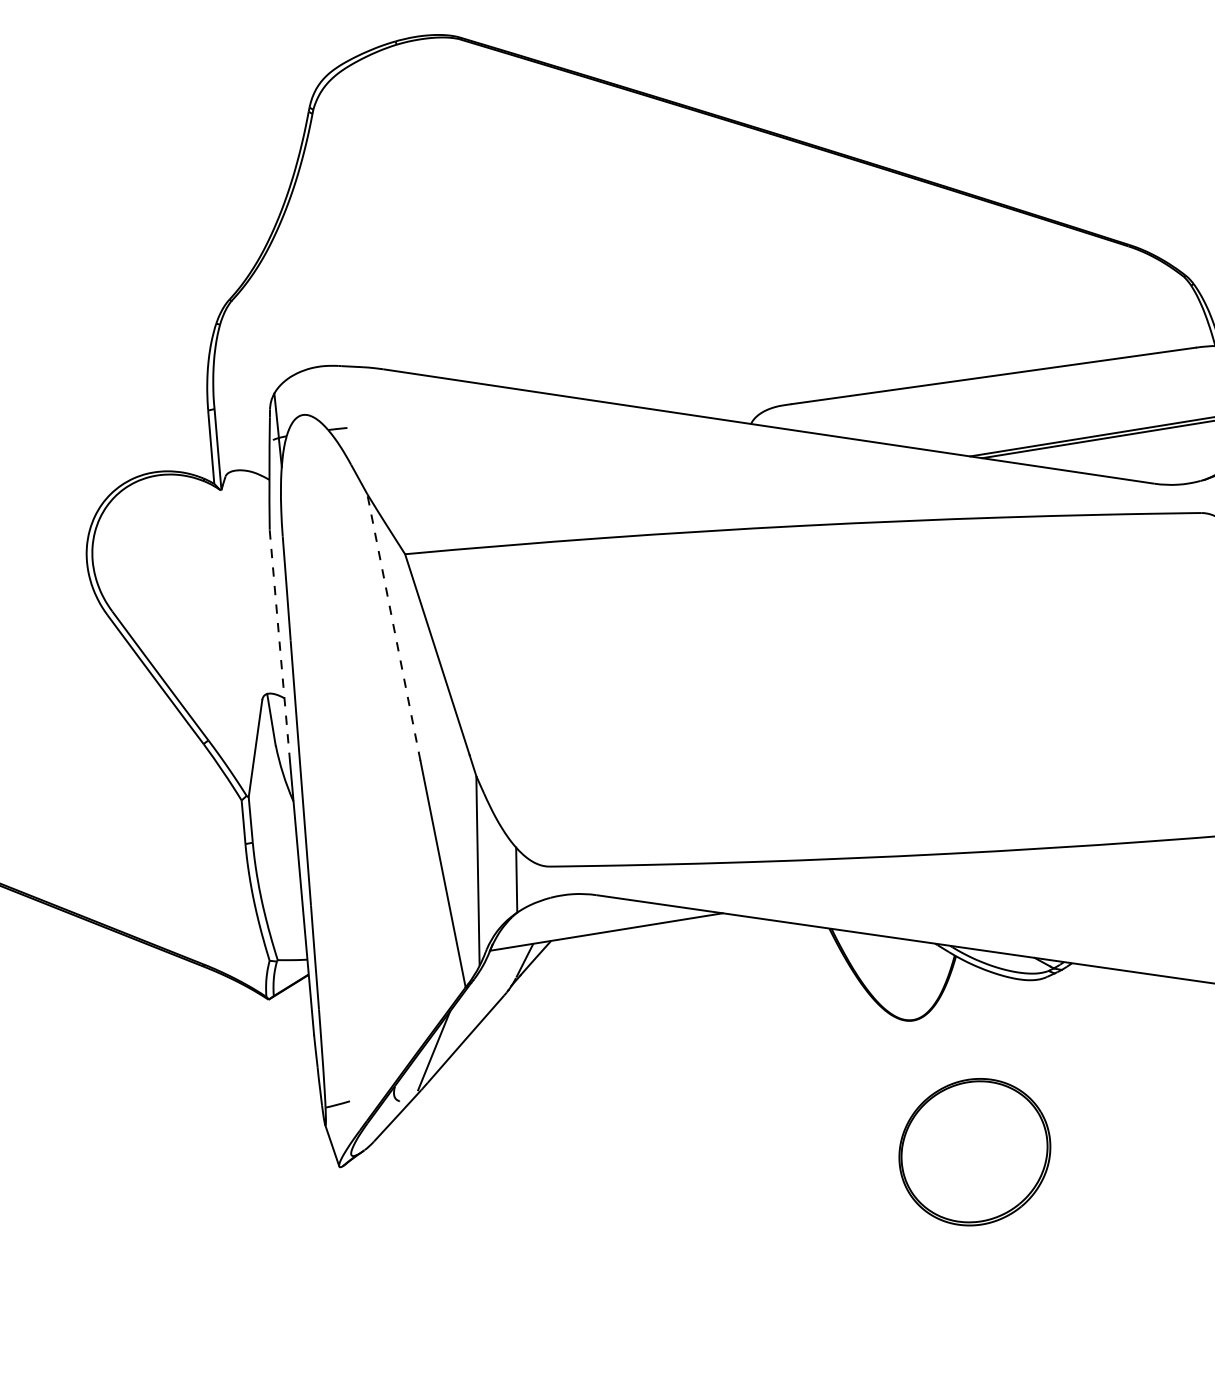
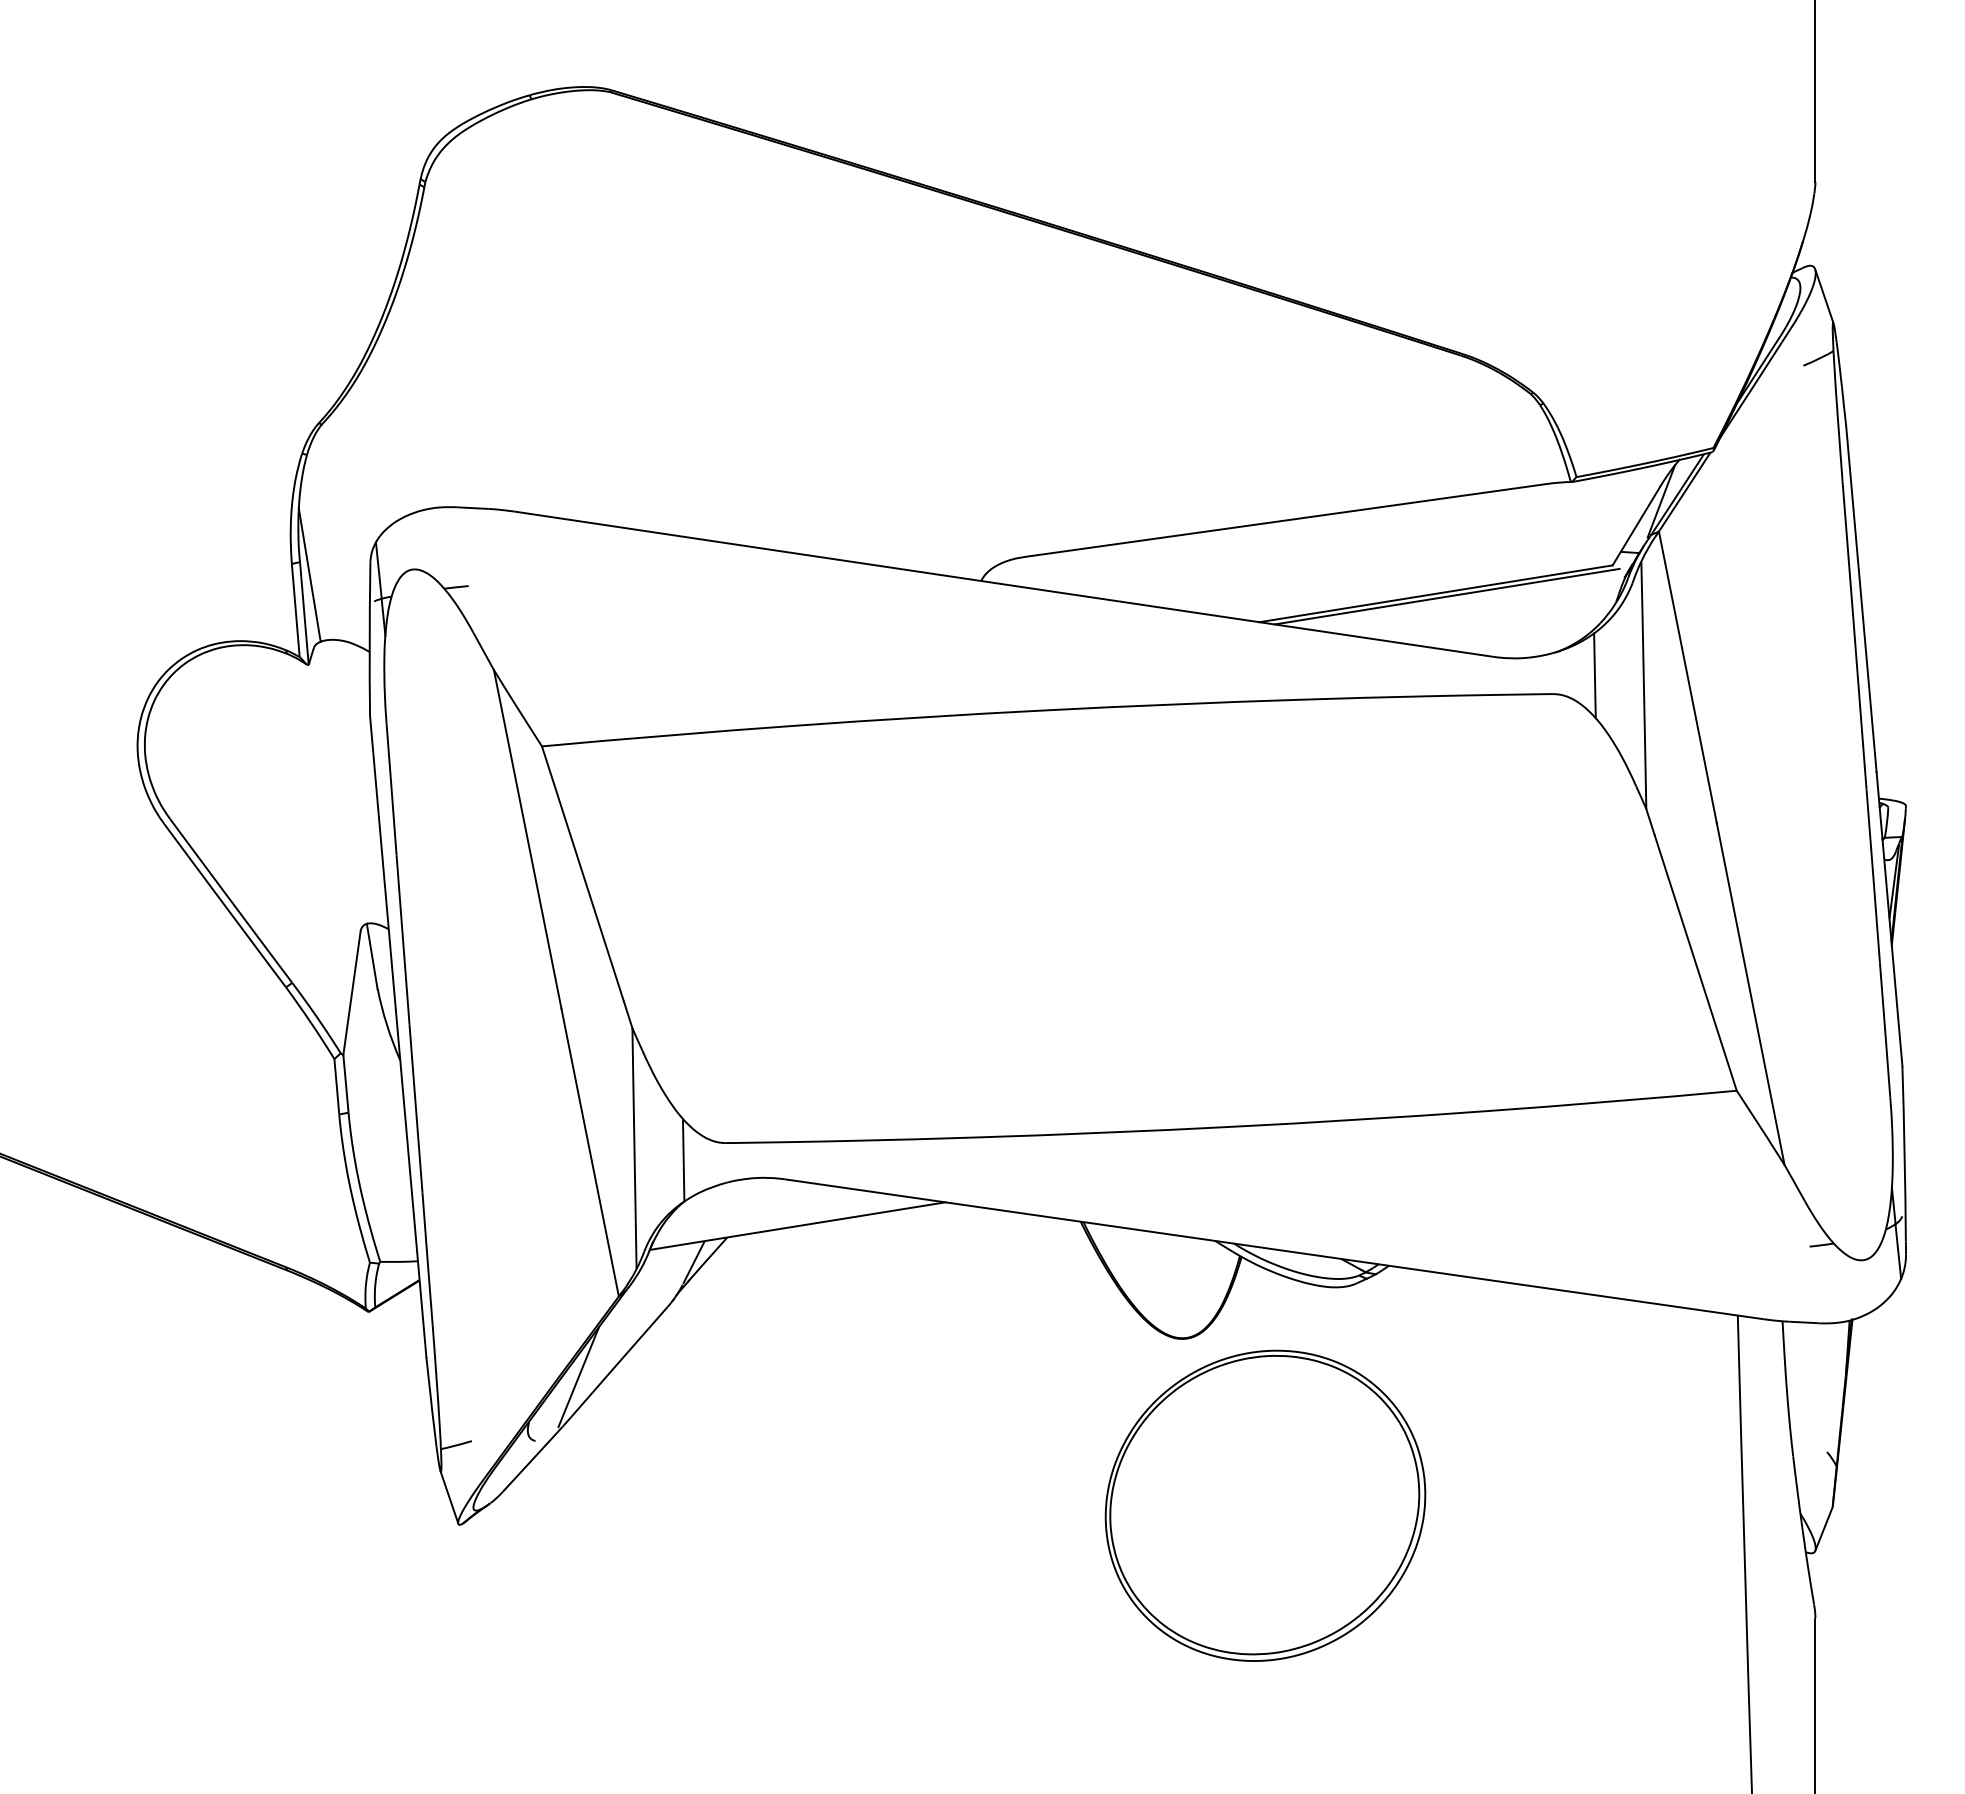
line: (222, 418) -> (309, 574), added
line: (393, 627) -> (527, 839), dashed -> solid
line: (279, 646) -> (382, 863), dashed -> solid
part: (974, 1152) -> (1265, 1505), size x1.67

